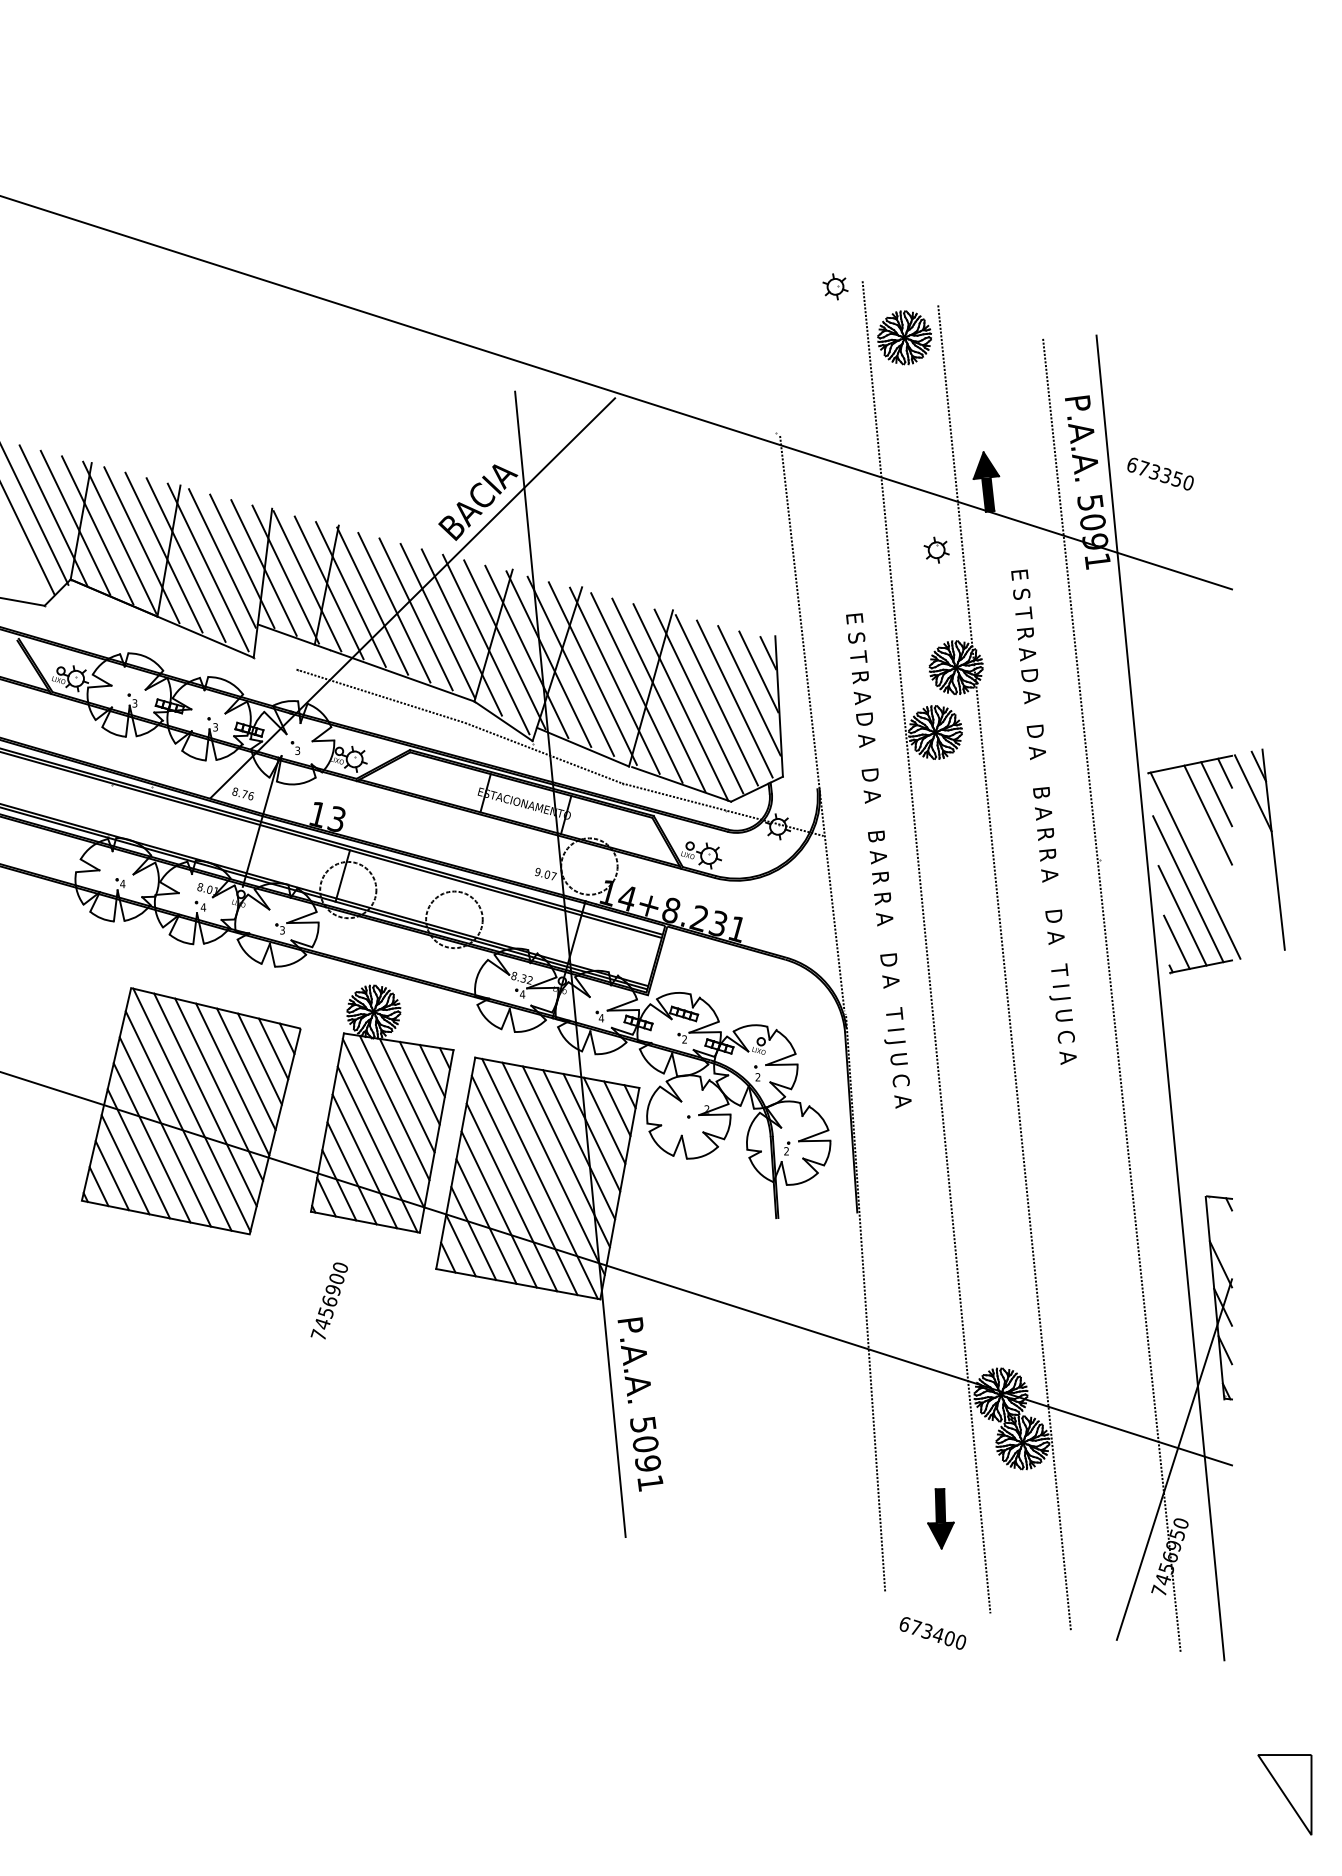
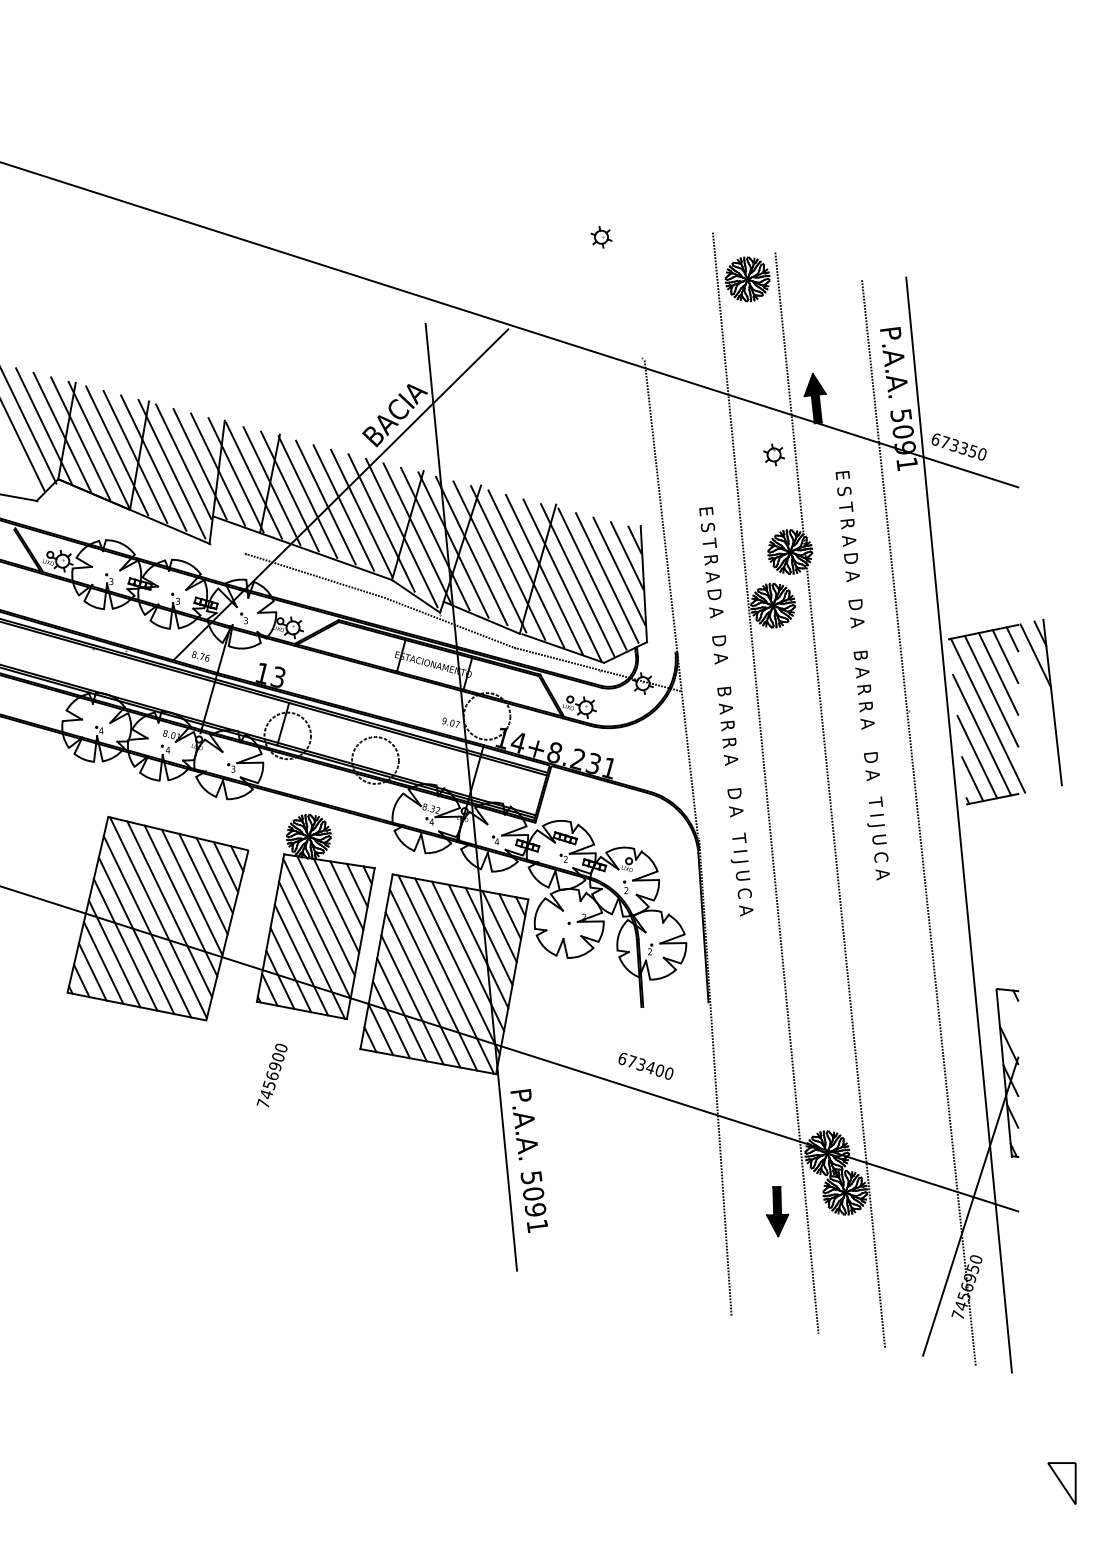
part: (835, 287) -> (601, 237), moved
text: (1159, 473) -> (958, 446), moved
line: (1199, 835) -> (991, 690), added
part: (940, 1518) -> (777, 1211), moved
text: (932, 1632) -> (645, 1065), moved
part: (1284, 1794) -> (1061, 1483), size x0.62

